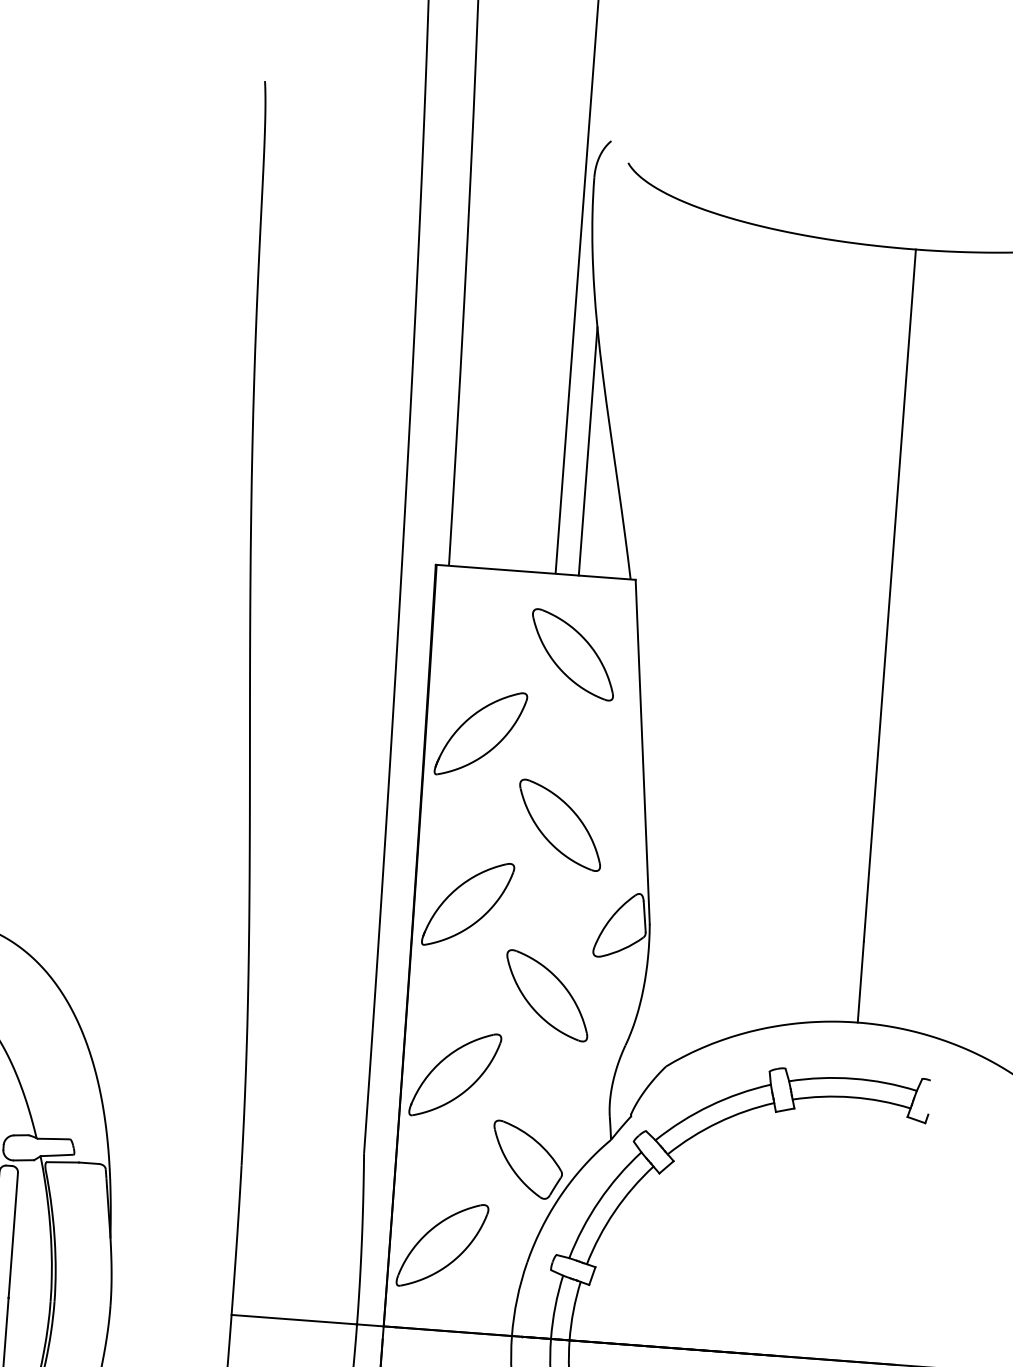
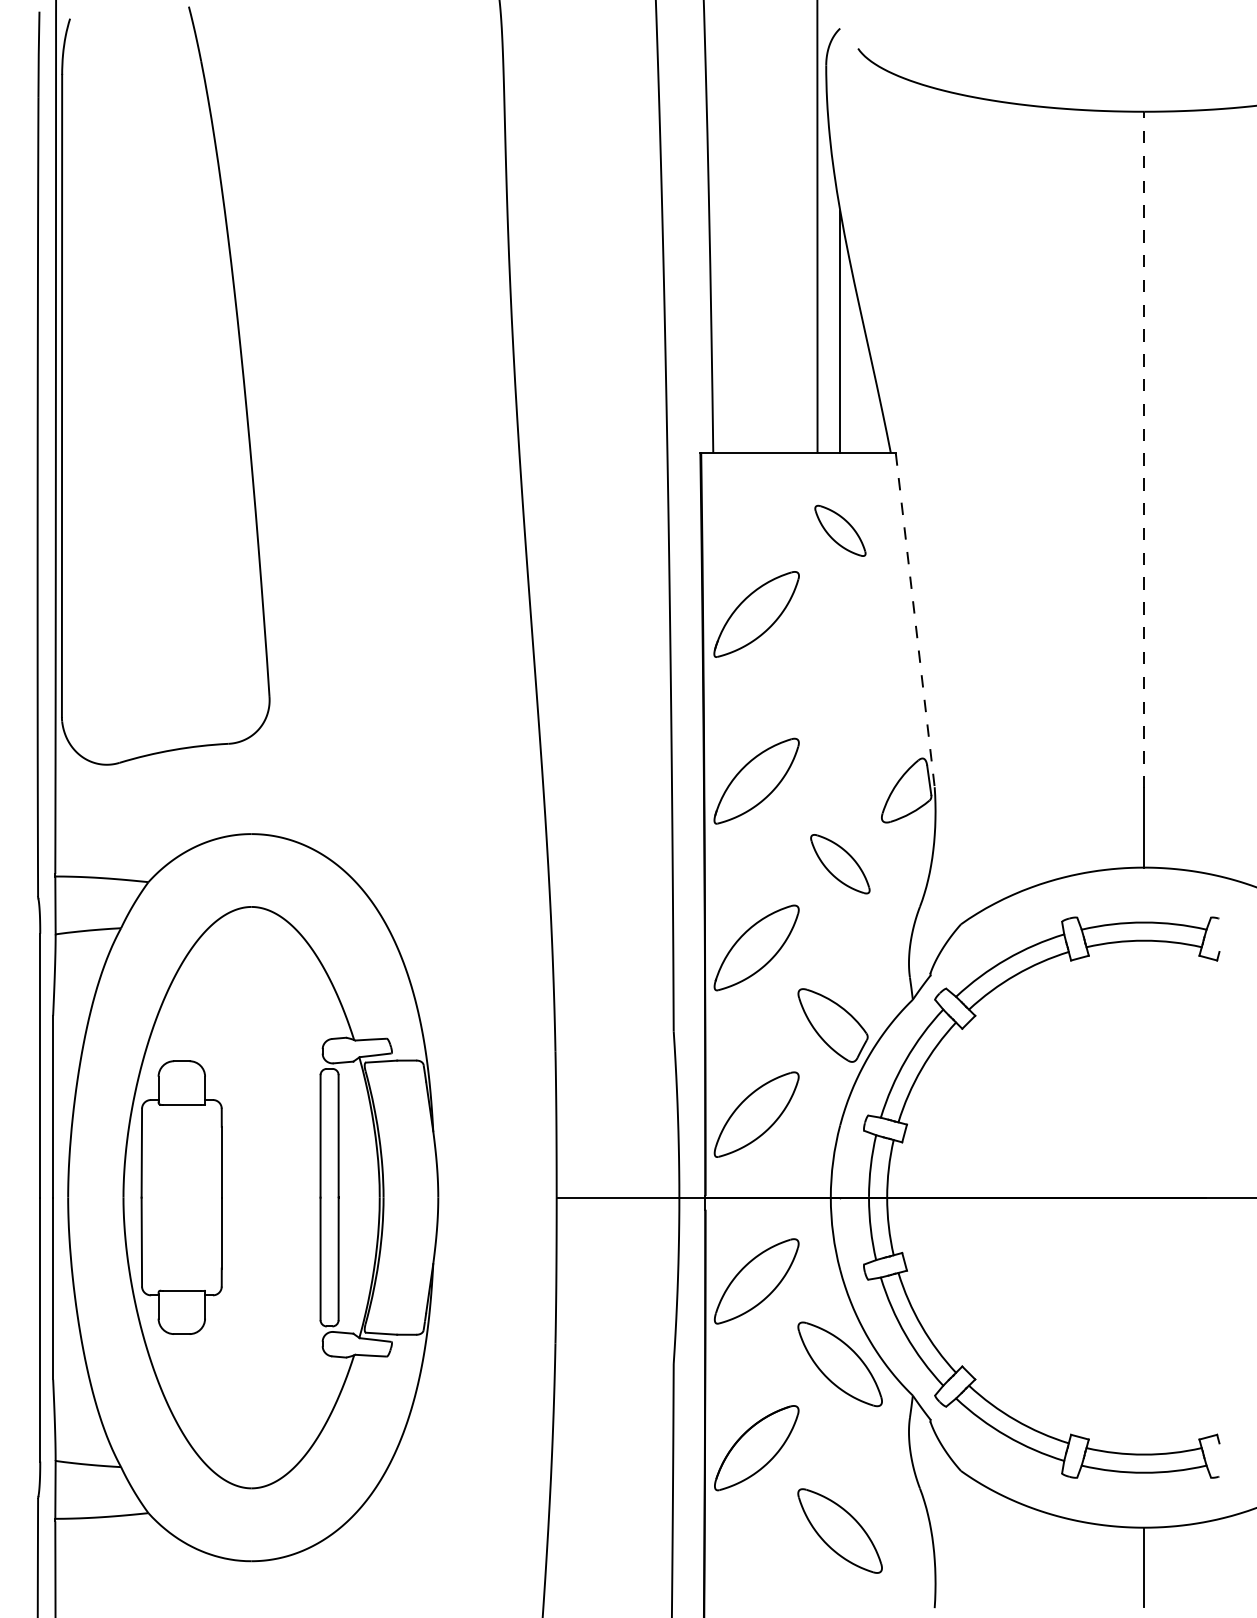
line: (890, 594) -> (1144, 449), solid -> dashed
part: (573, 654) -> (840, 530), size x0.6
line: (642, 752) -> (915, 620), solid -> dashed
part: (560, 825) -> (840, 697), removed
part: (547, 995) -> (840, 863), size x0.7

